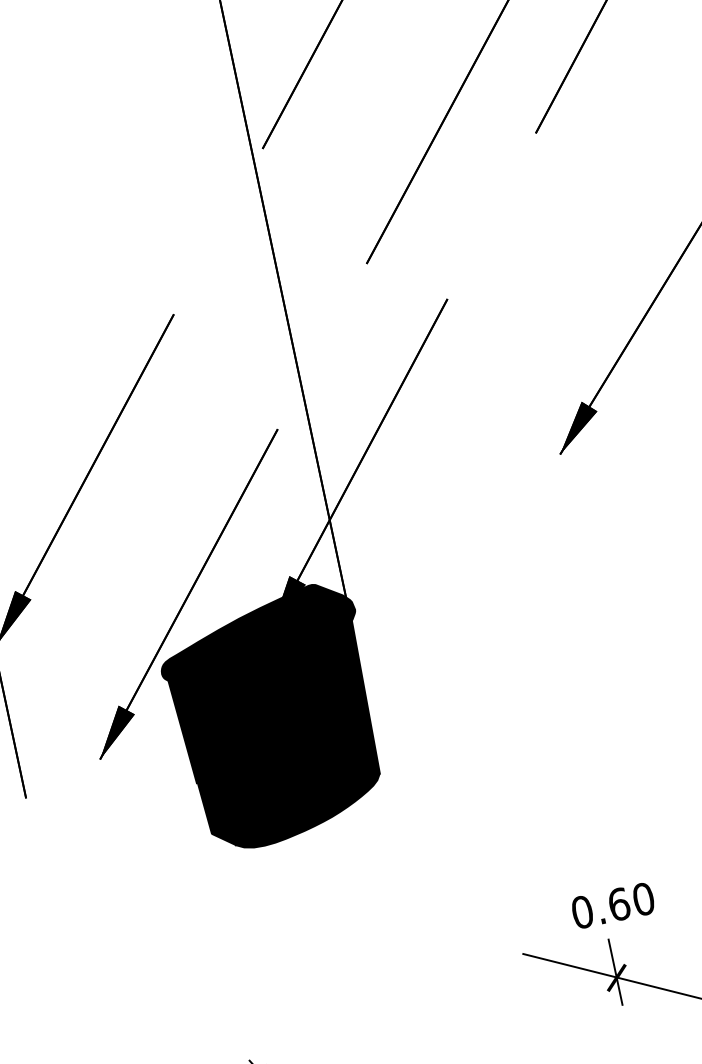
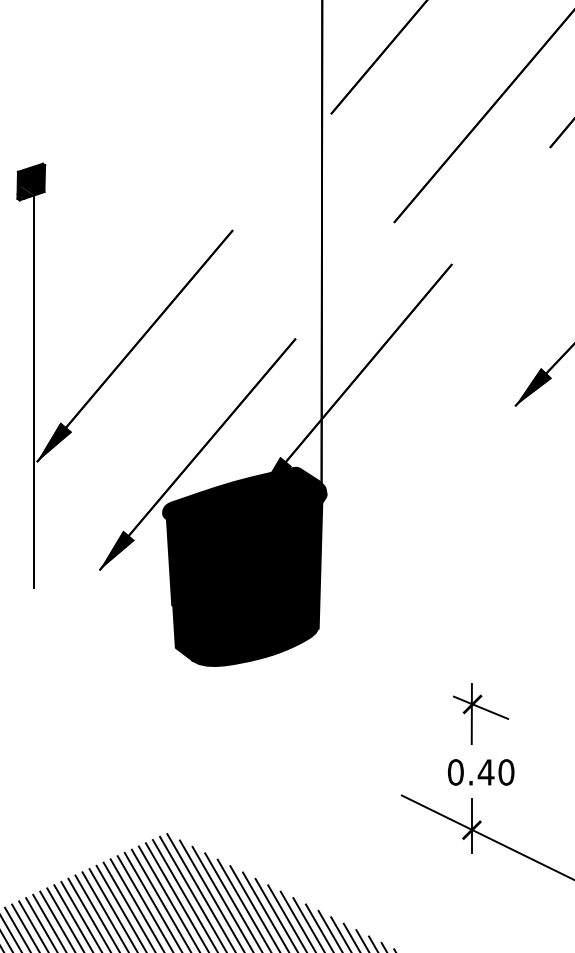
part: (598, 834) -> (481, 713), added
text: (618, 904) -> (485, 772), 0.60 -> 0.40

